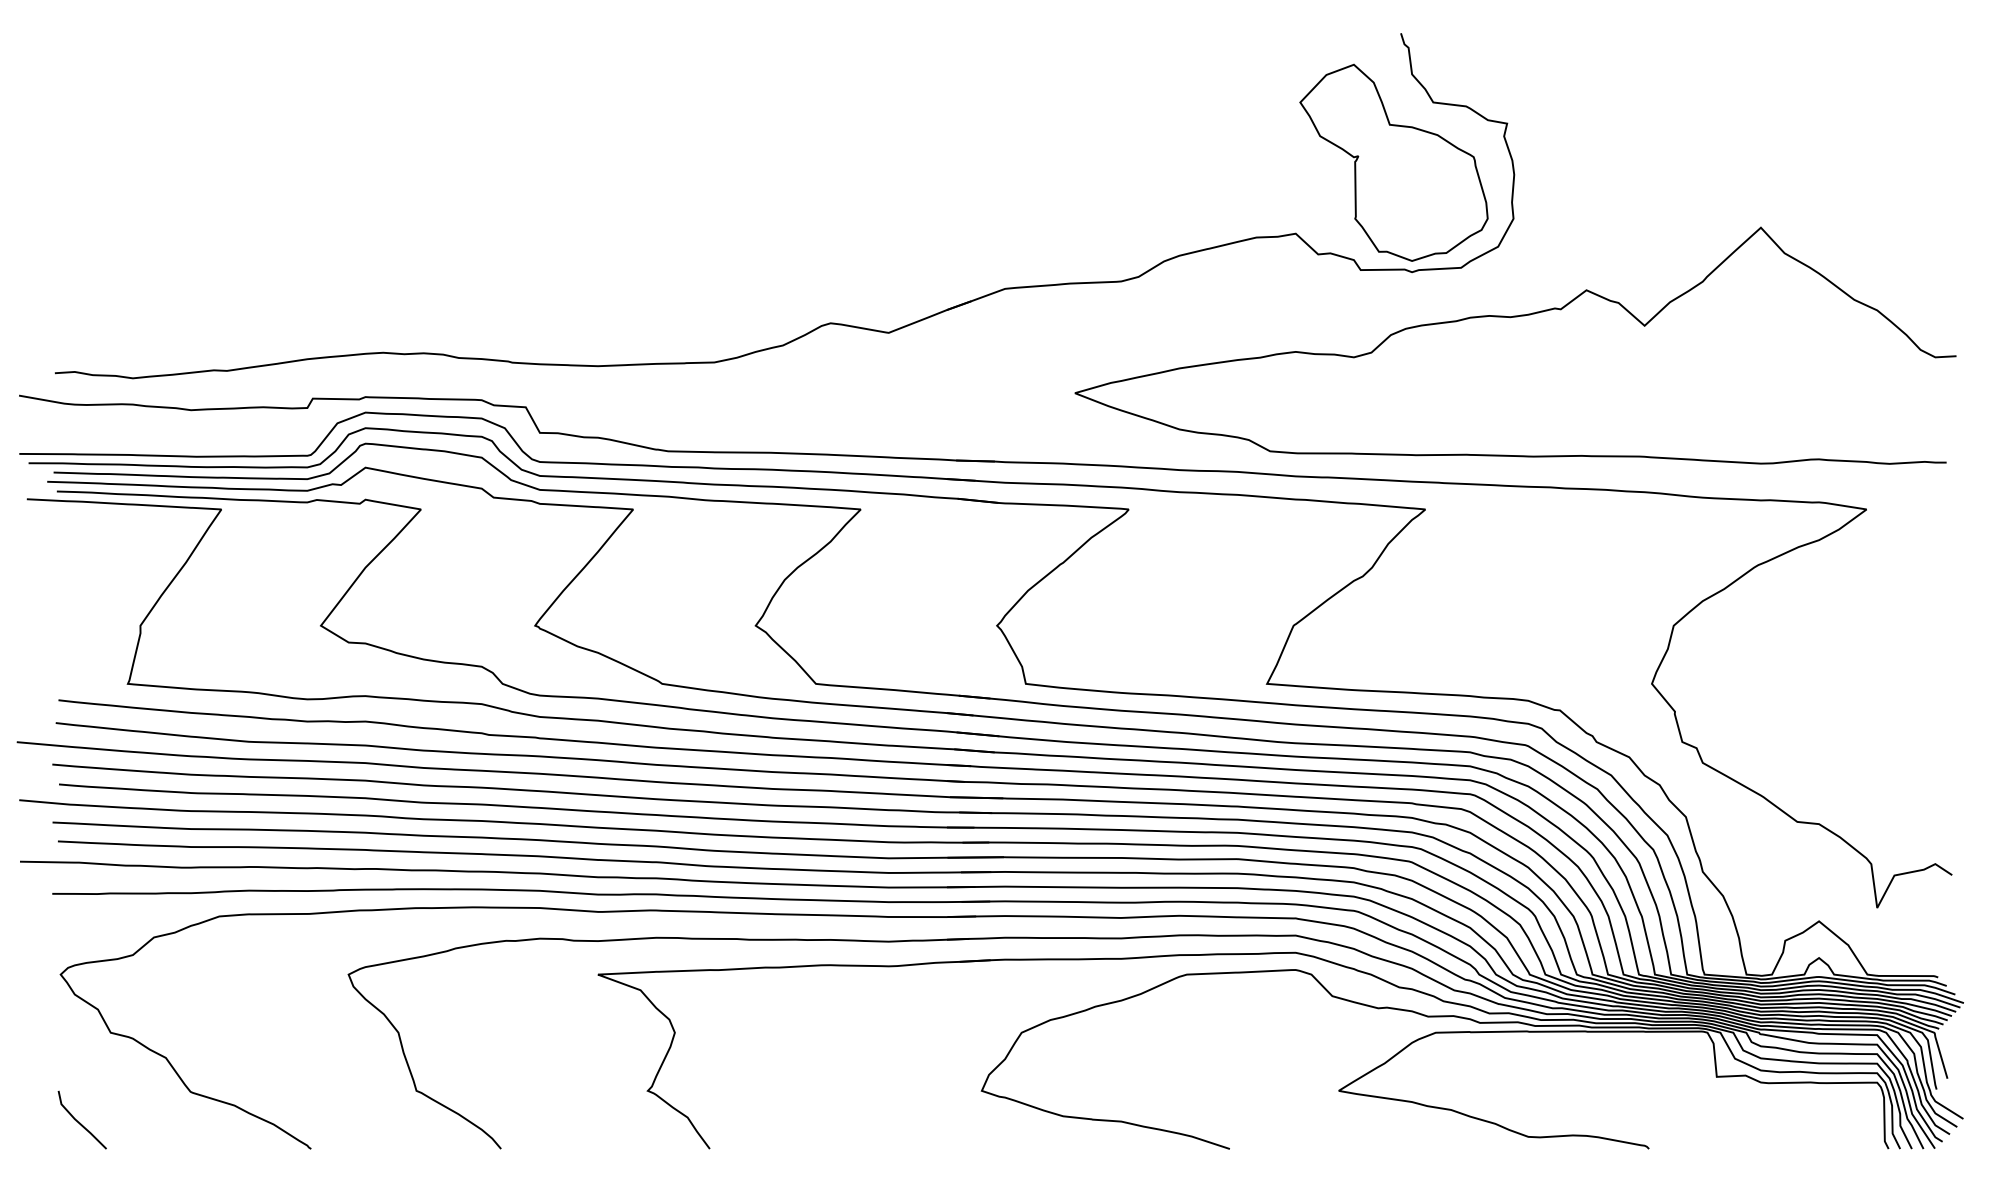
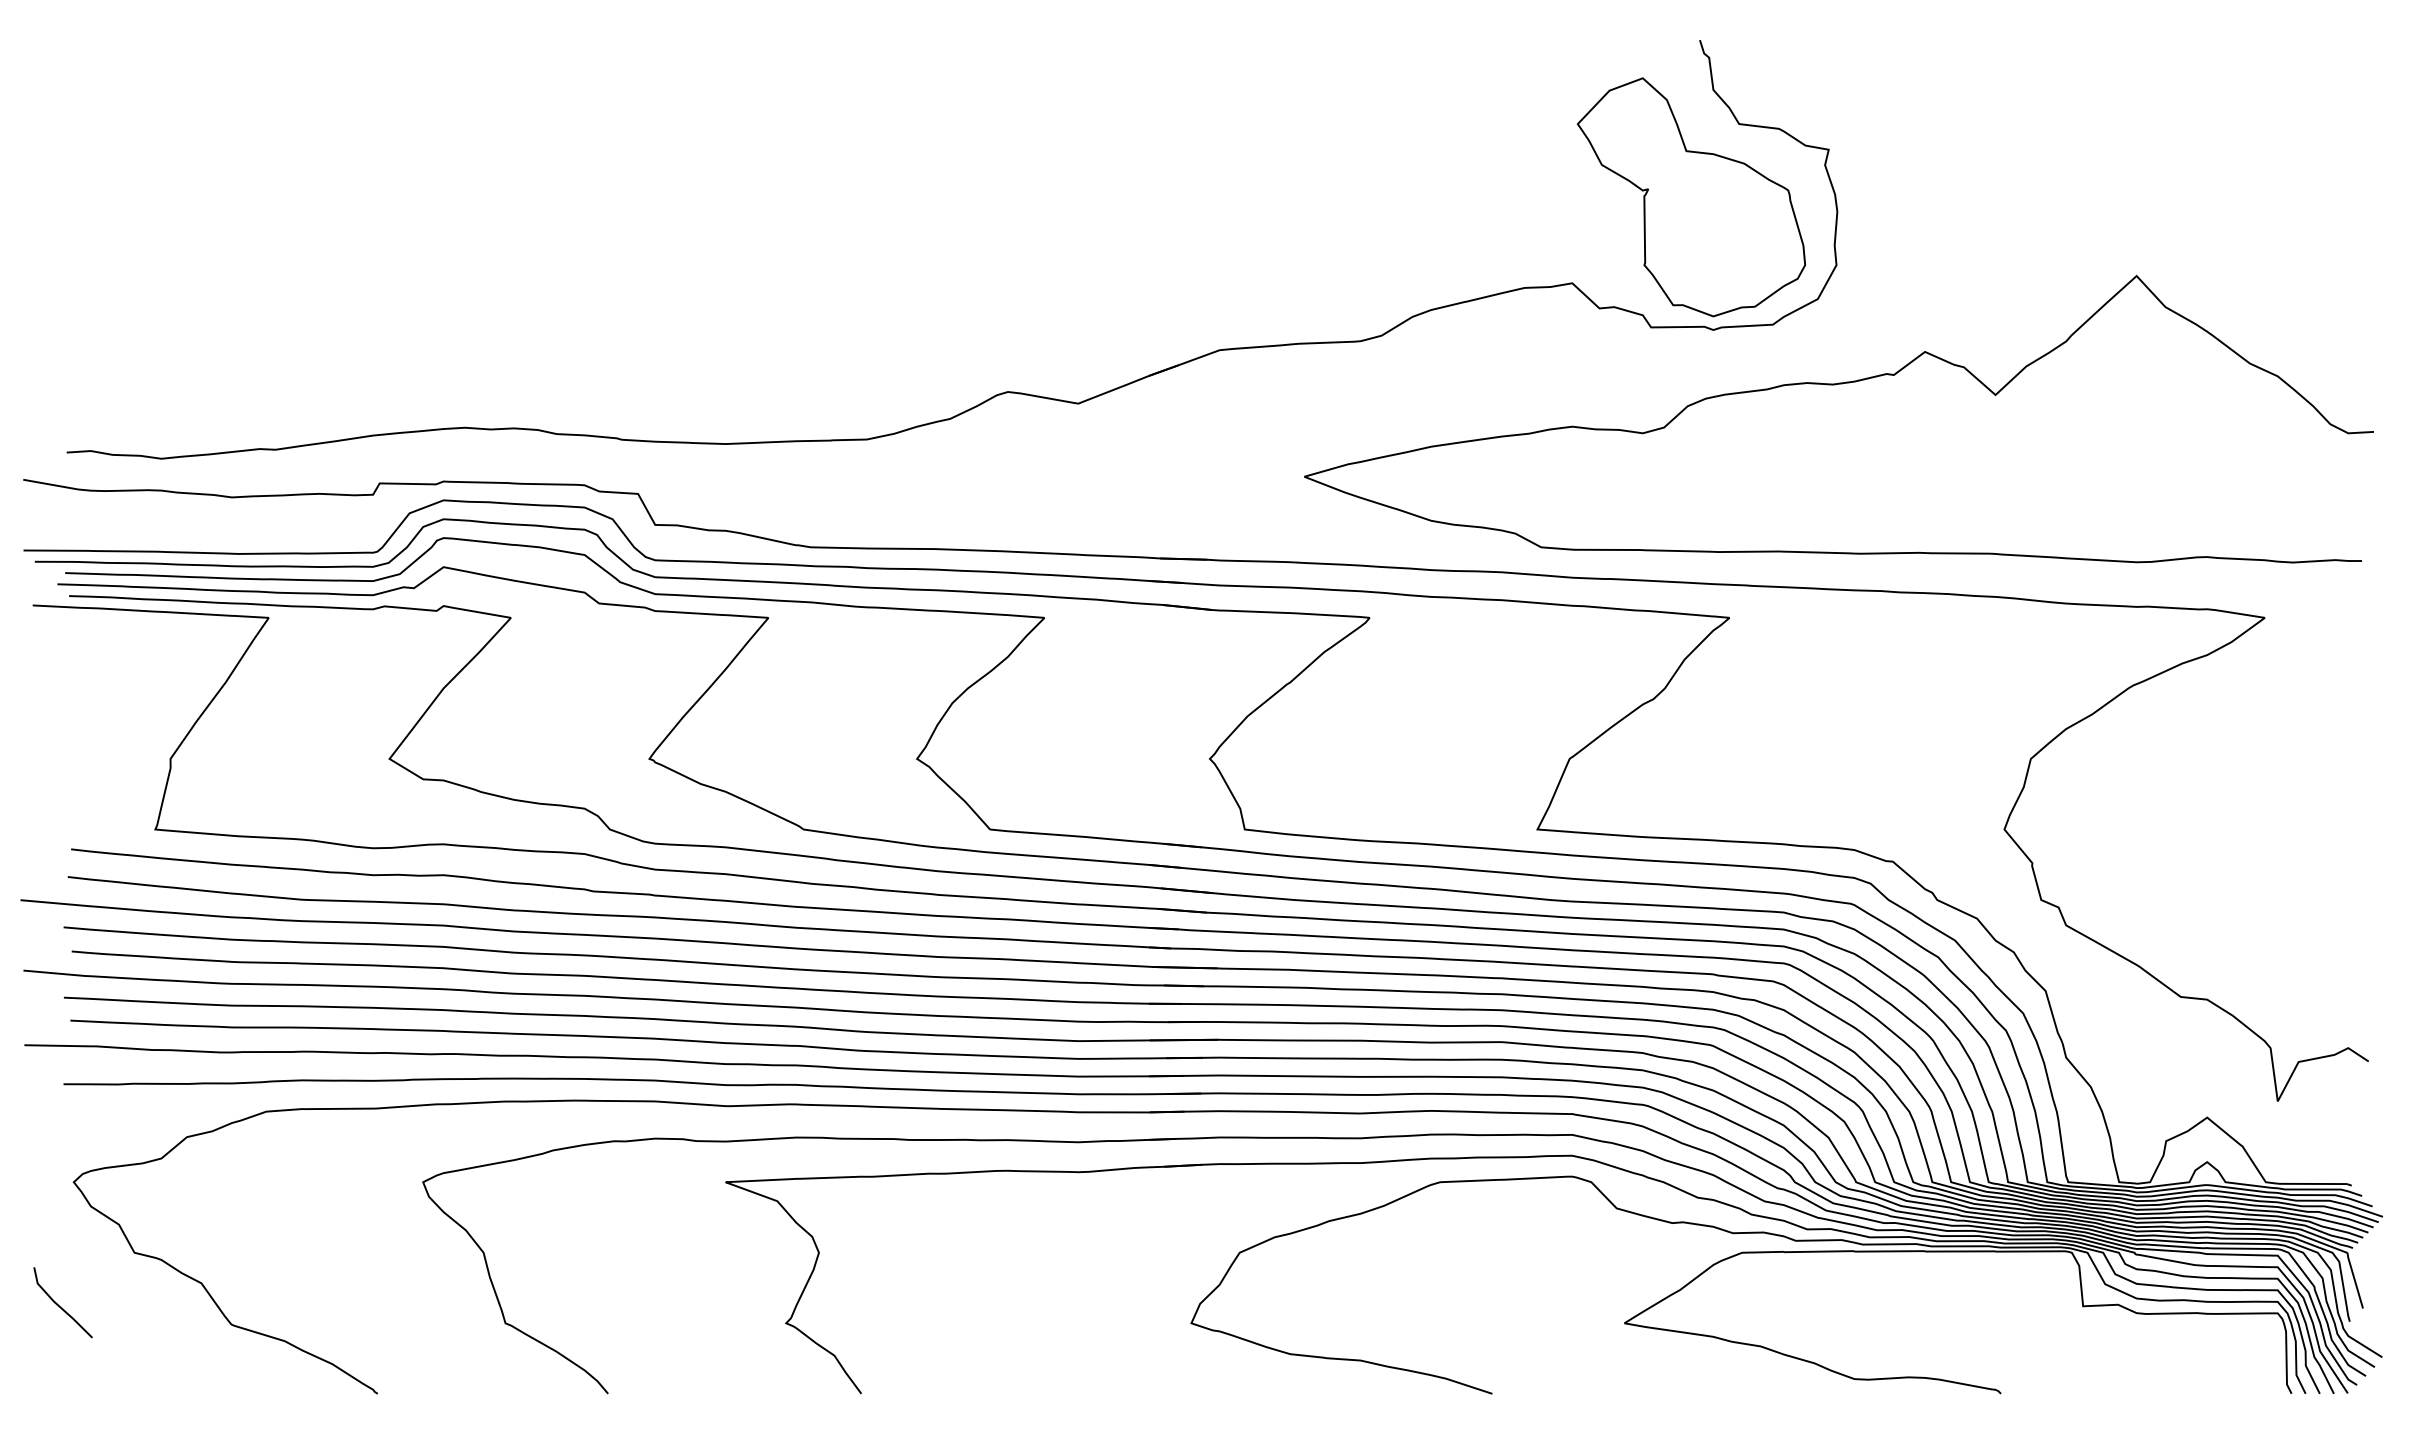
line: (79, 1122) -> (59, 1305), moved

